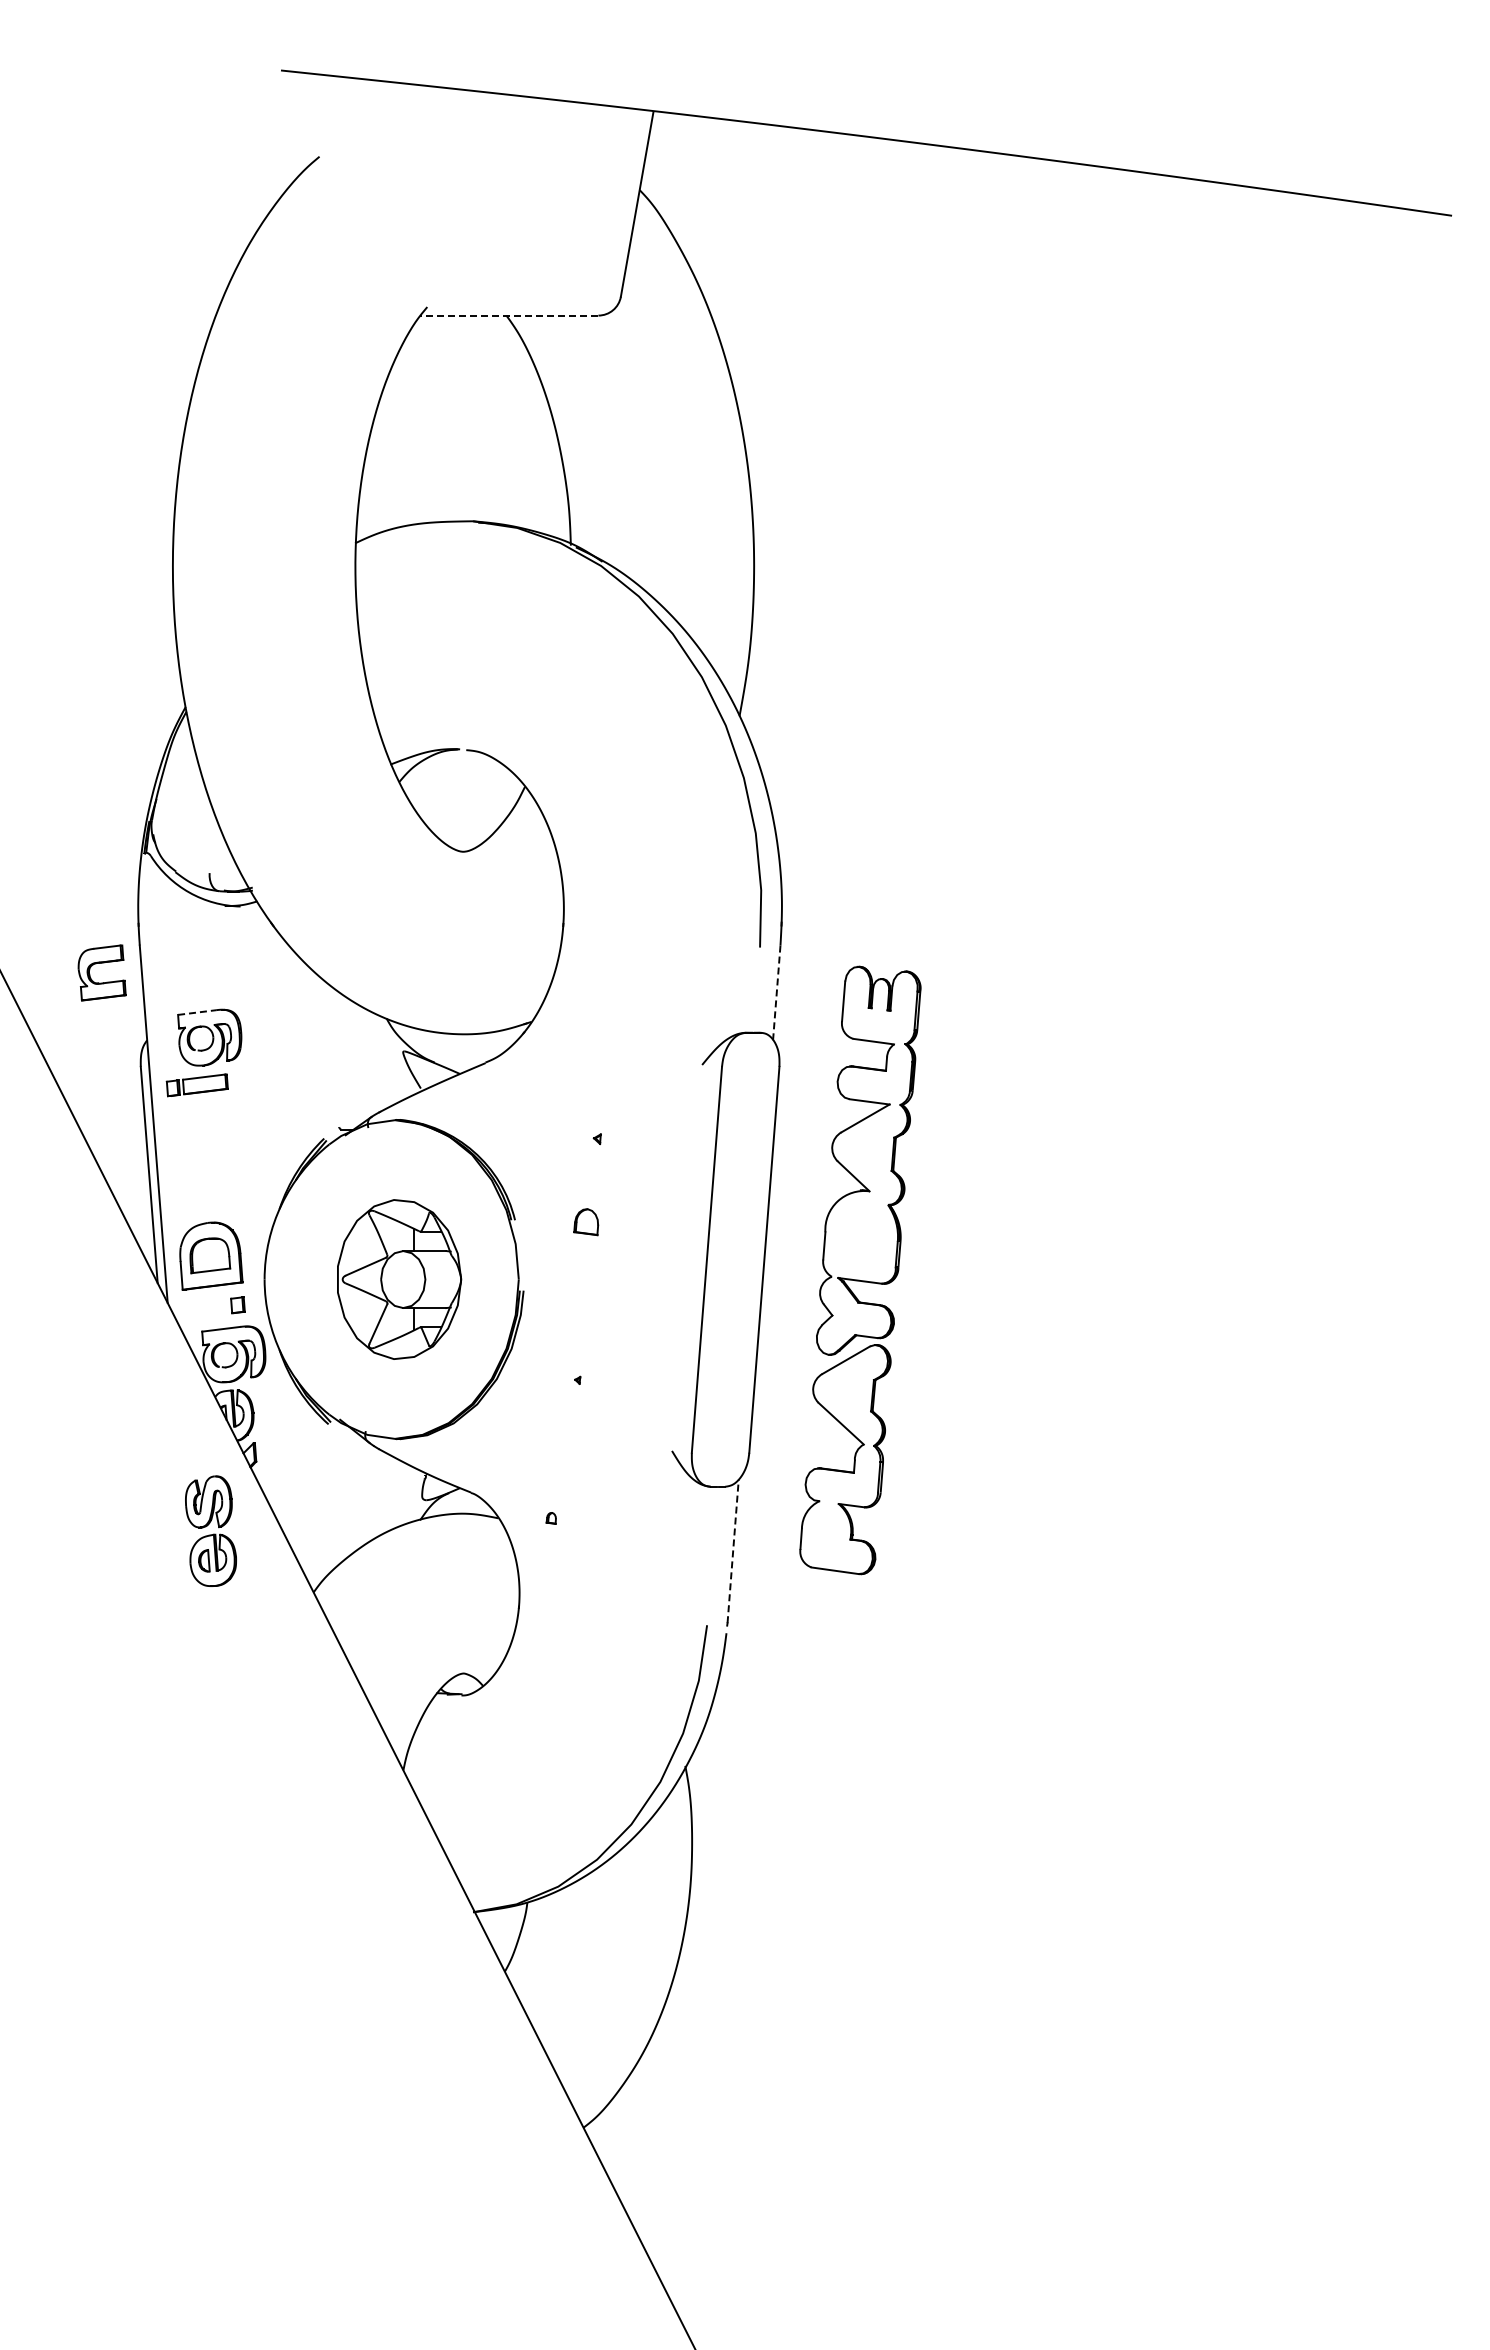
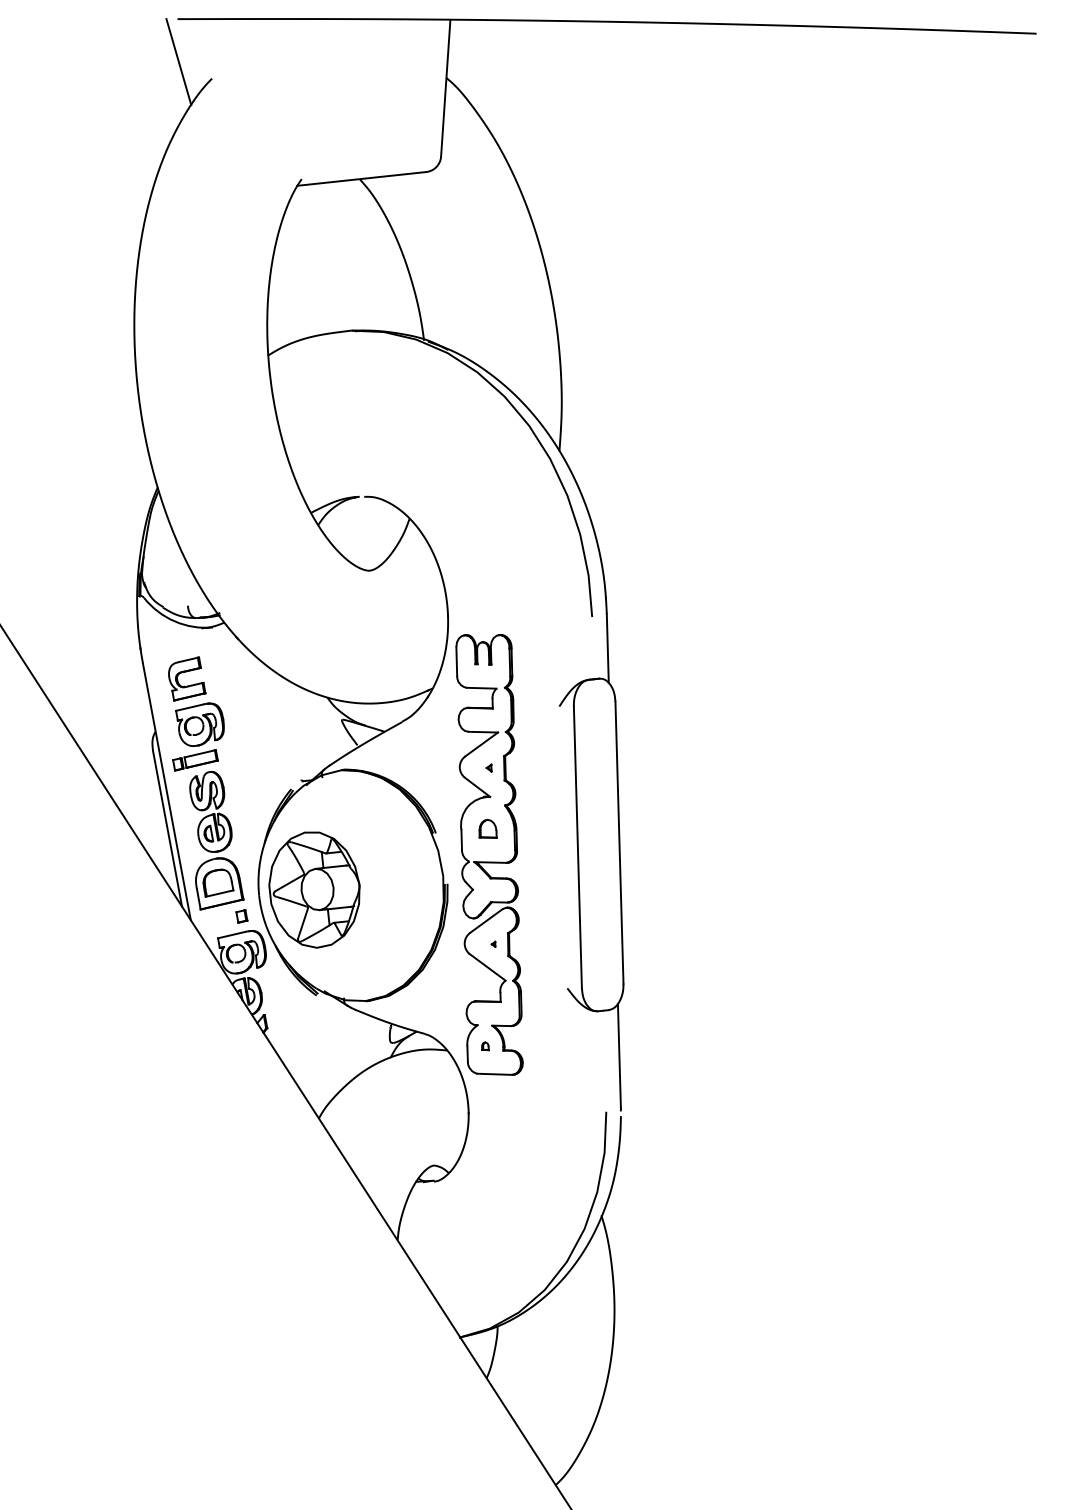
line: (276, 128) -> (178, 61), added
line: (508, 315) -> (361, 178), dashed -> solid
part: (101, 963) -> (185, 672), moved
line: (776, 992) -> (607, 648), dashed -> solid
line: (197, 1012) -> (189, 707), dashed -> solid
part: (860, 1270) -> (489, 854), moved
part: (399, 1279) -> (314, 889), moved
part: (210, 1530) -> (210, 811), moved
line: (733, 1551) -> (619, 1056), dashed -> solid

